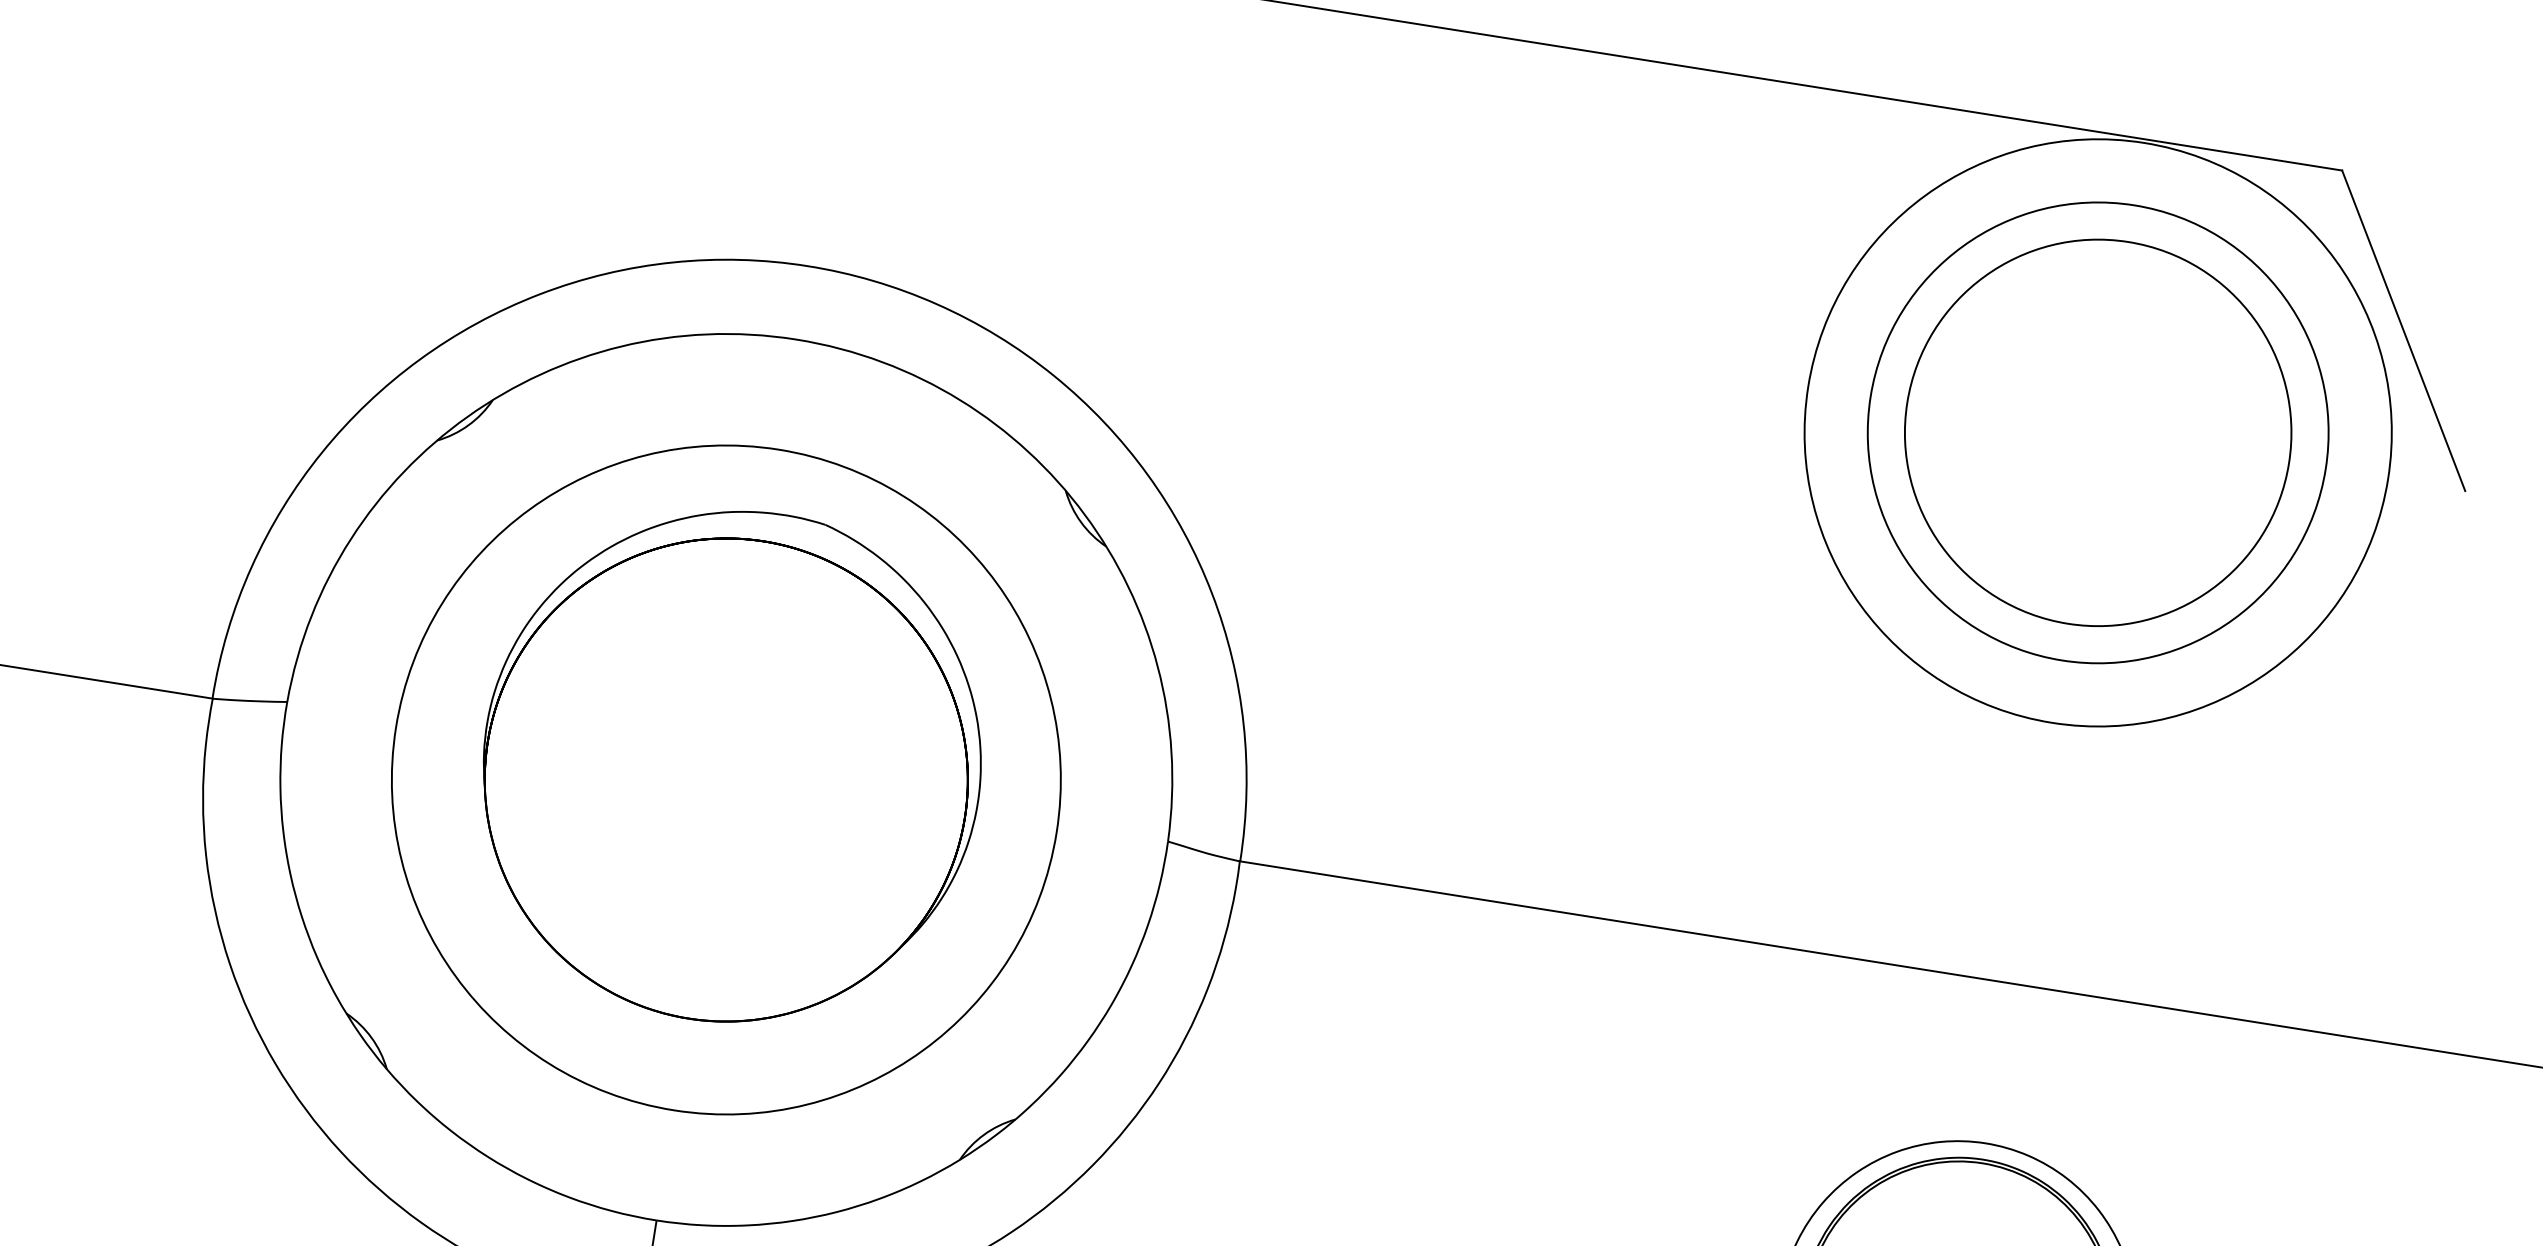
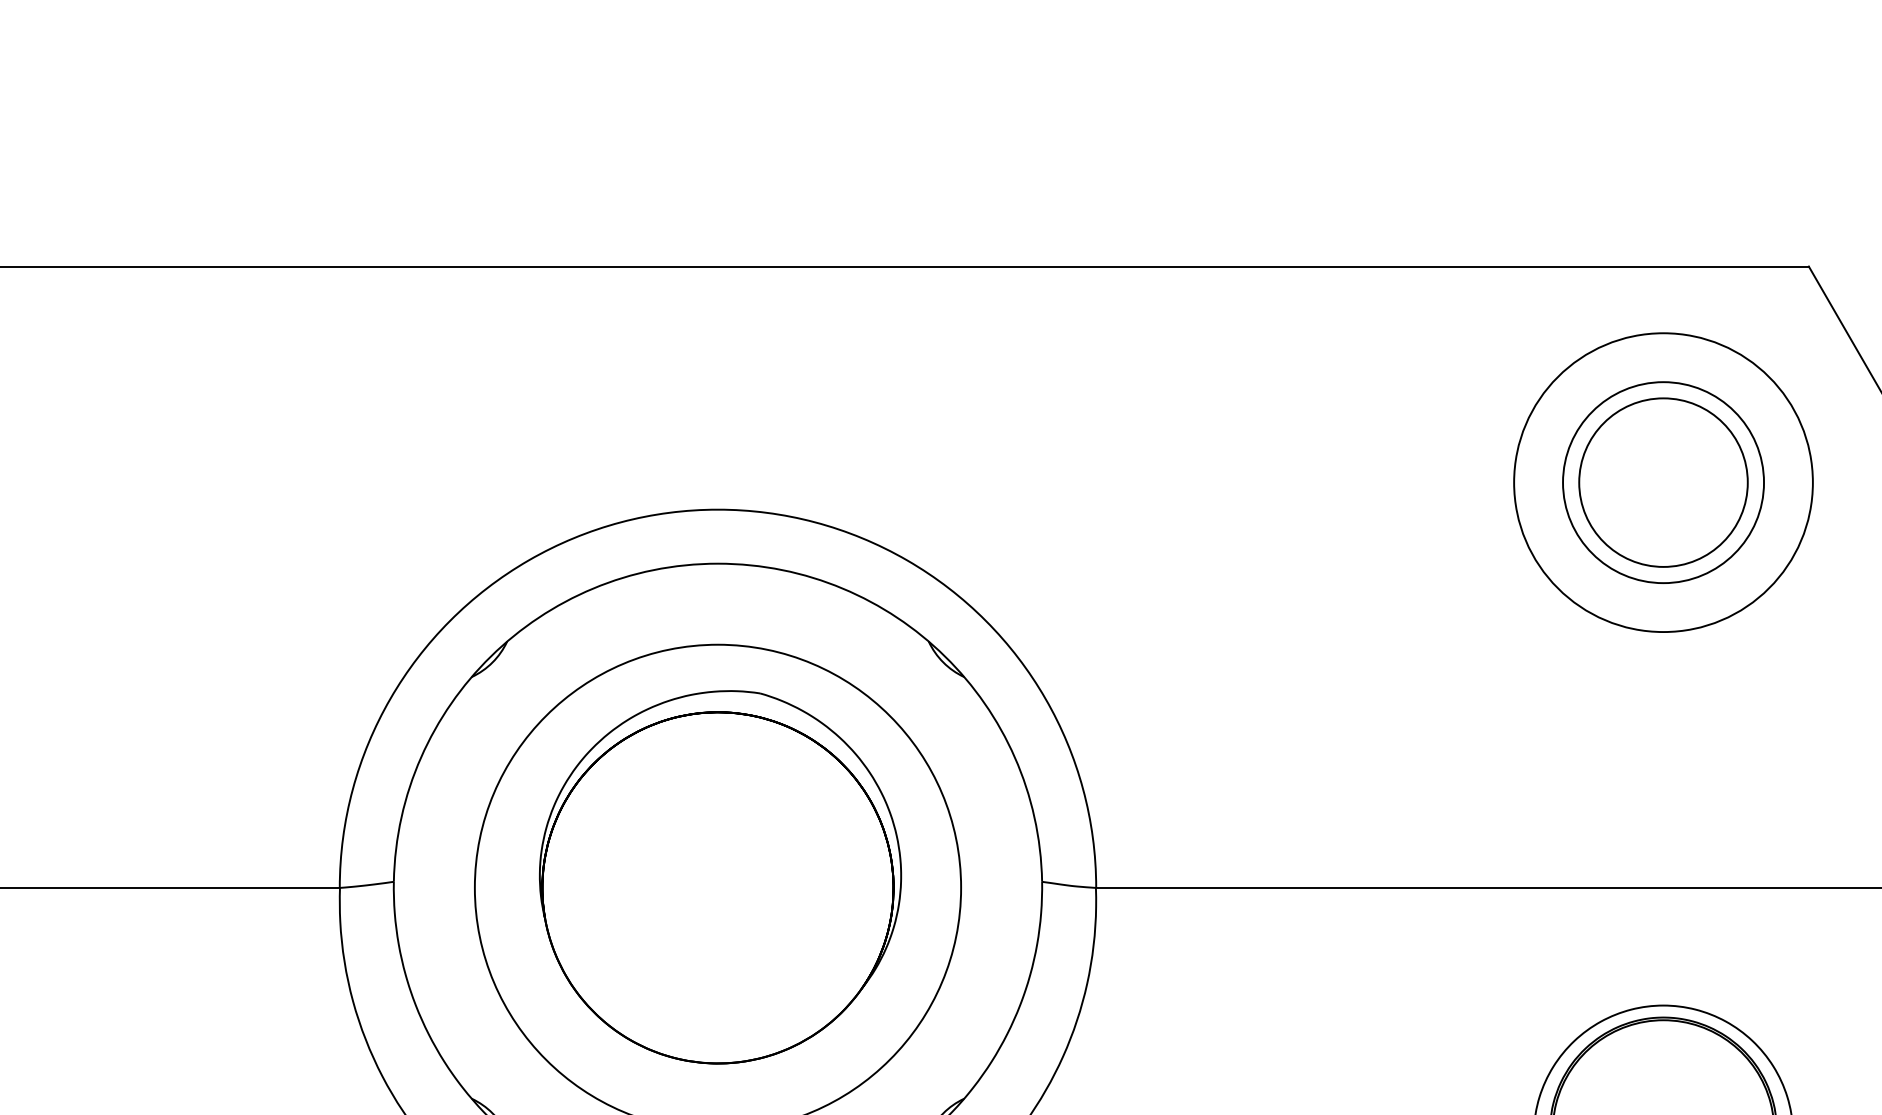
circle: (2098, 432) -> (1663, 482), size x0.6
circle: (2098, 432) -> (1663, 482), size x0.6
circle: (2098, 432) -> (1663, 482), size x0.7

